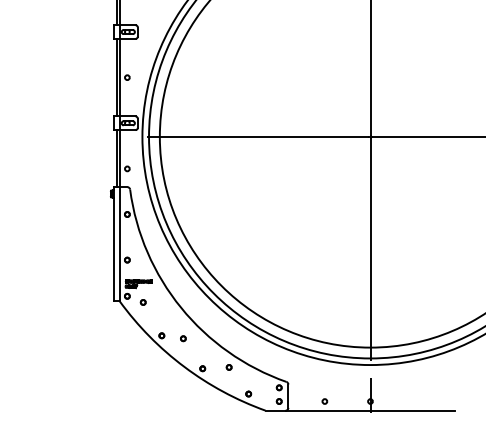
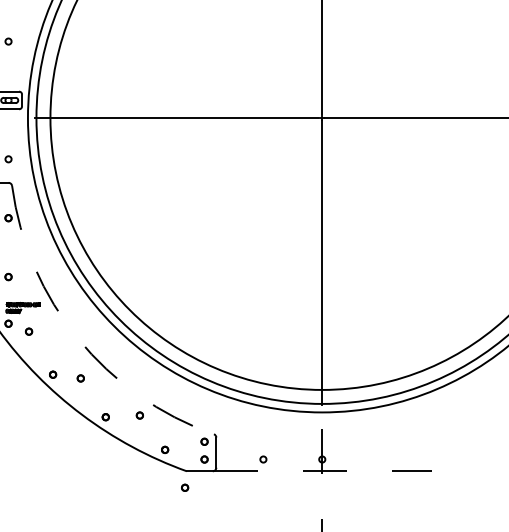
arc: (181, 307) -> (78, 338), solid -> dashed
line: (370, 410) -> (322, 471), solid -> dashed
part: (263, 423) -> (184, 487), added

